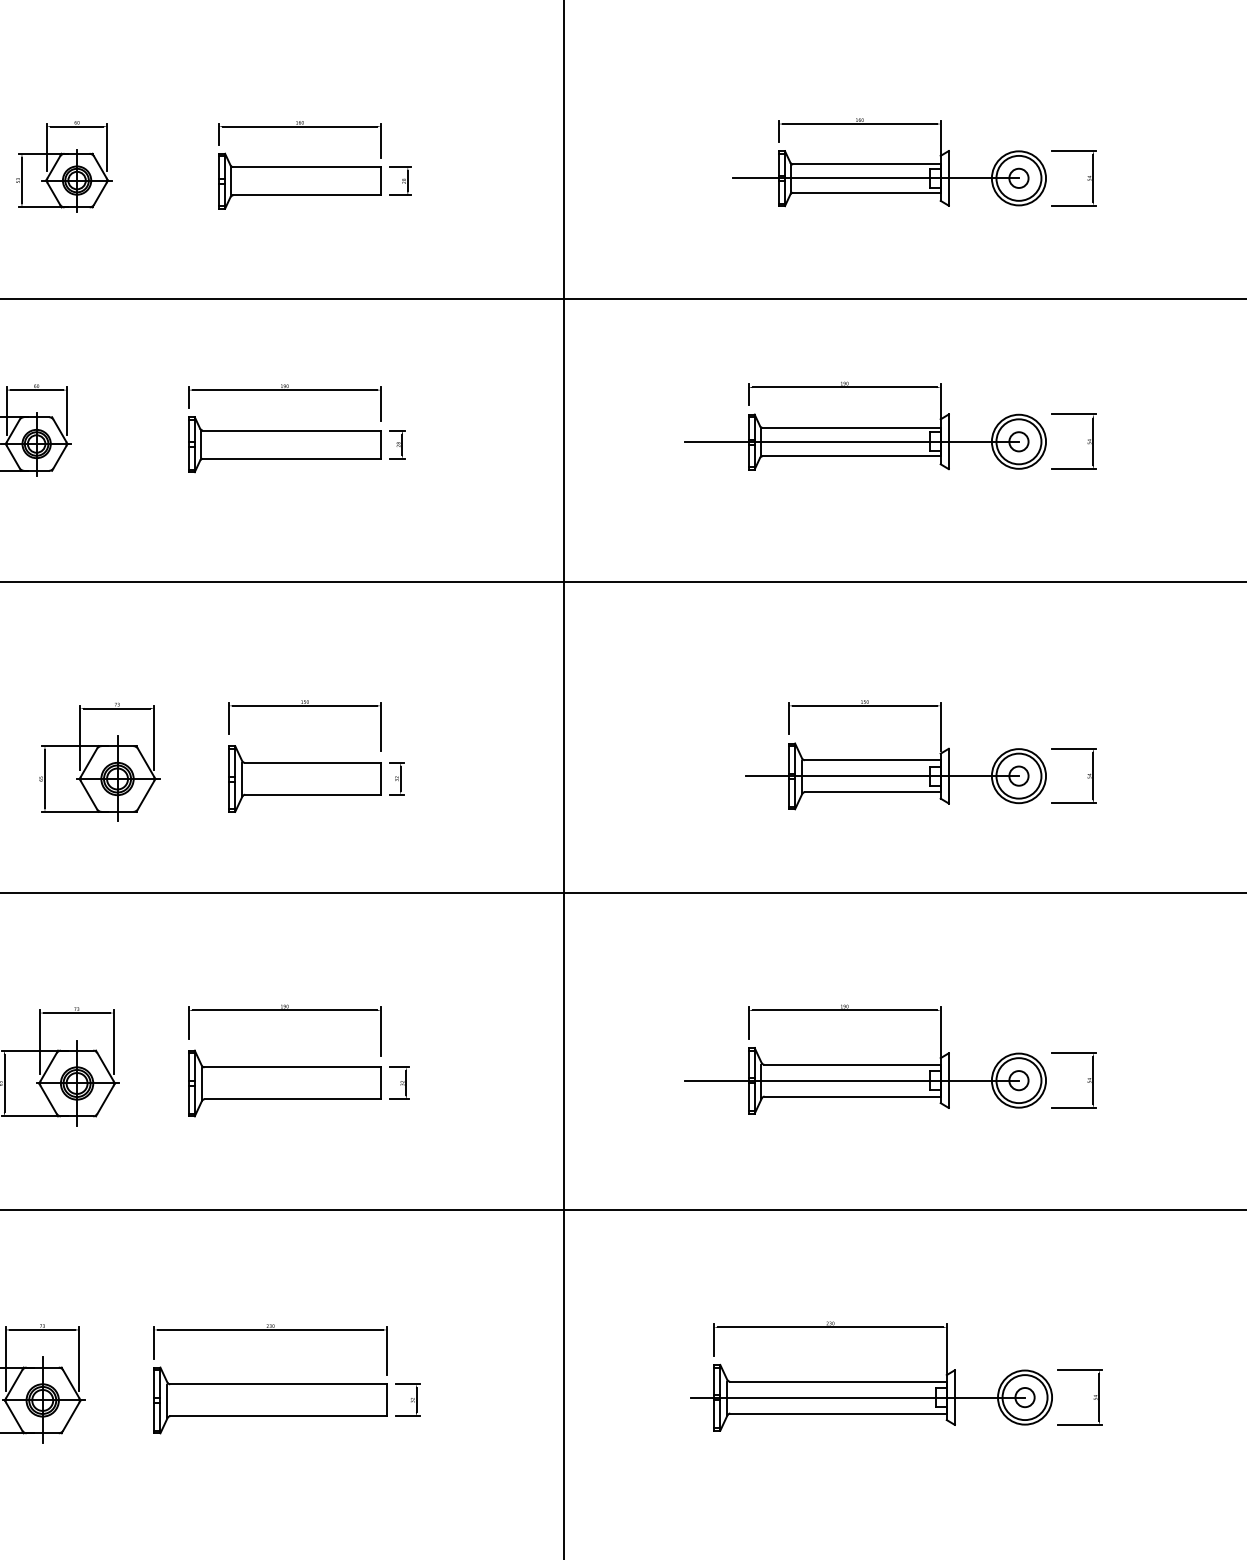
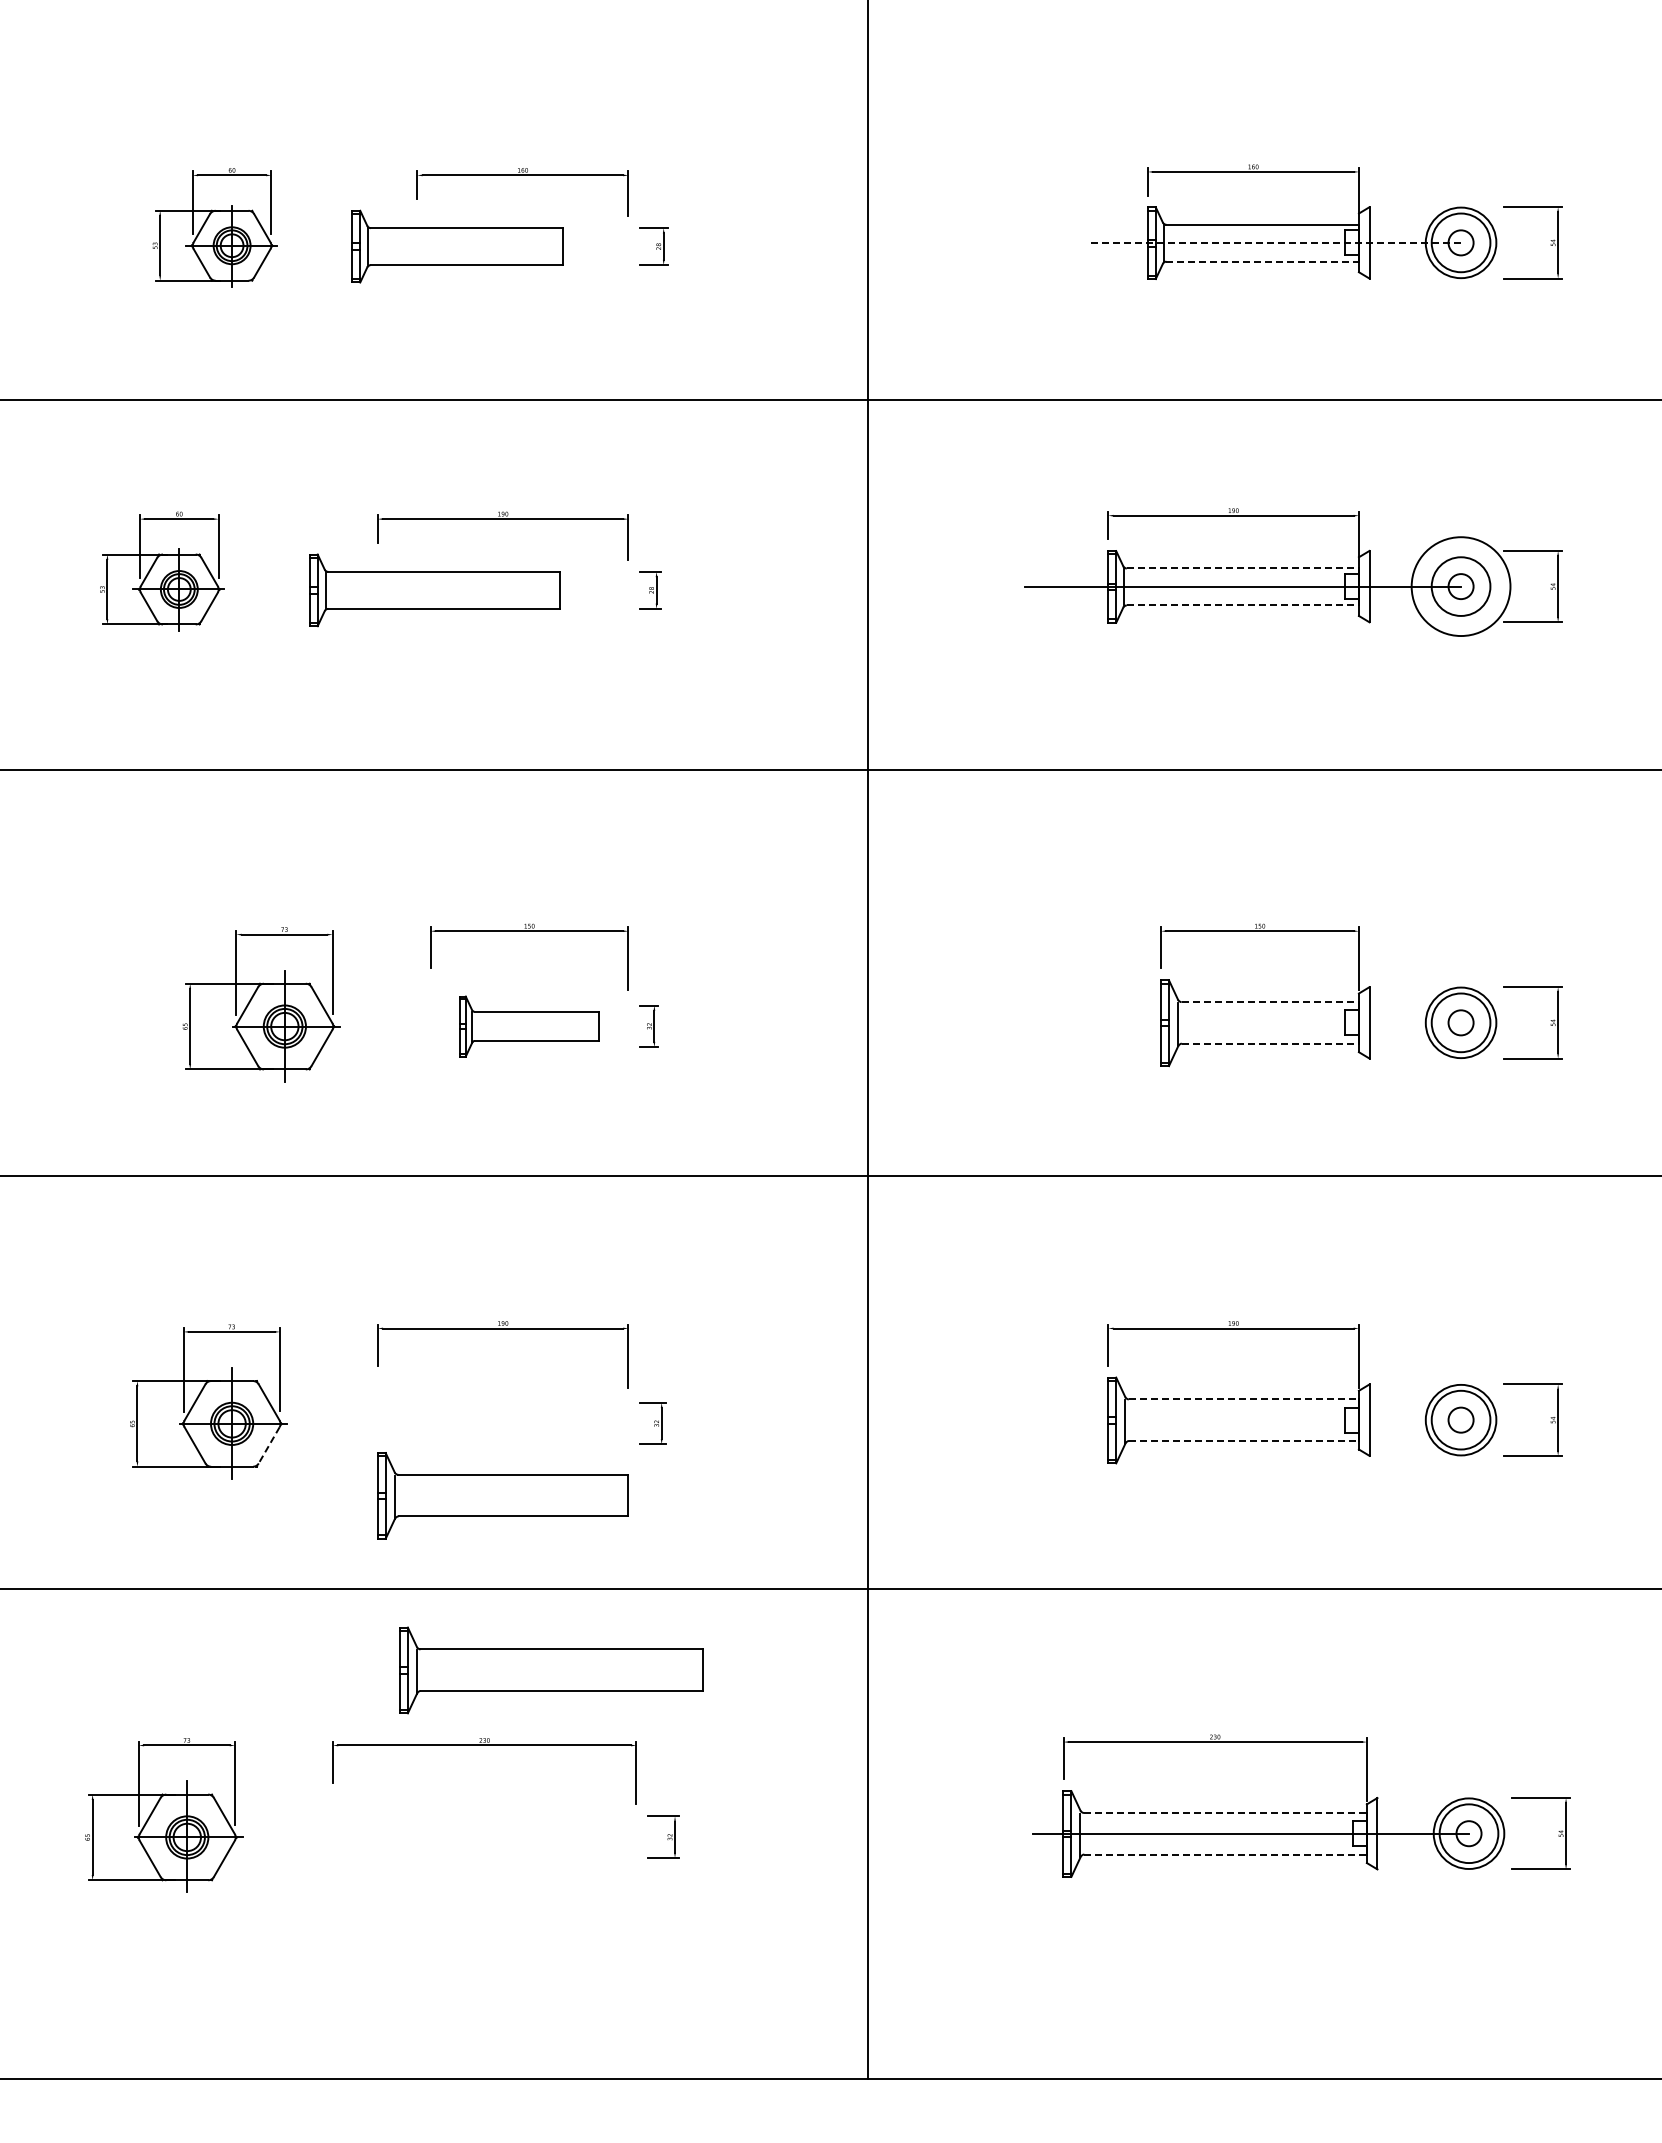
line: (875, 178) -> (1274, 242), solid -> dashed
part: (299, 181) -> (457, 246), moved
line: (867, 192) -> (1263, 261), solid -> dashed
line: (852, 427) -> (1243, 568), solid -> dashed
circle: (1018, 441) -> (1460, 586), size x1.4
part: (284, 444) -> (434, 590), moved
line: (852, 456) -> (1243, 605), solid -> dashed
line: (872, 760) -> (1270, 1002), solid -> dashed
line: (882, 775) -> (1282, 1022), removed
part: (305, 778) -> (529, 1026), size x0.7
line: (872, 791) -> (1270, 1043), solid -> dashed
line: (852, 1064) -> (1244, 1399), solid -> dashed
line: (852, 1080) -> (1243, 1420), removed
part: (284, 1083) -> (502, 1495), moved
line: (852, 1096) -> (1244, 1440), solid -> dashed
line: (105, 1100) -> (269, 1445), solid -> dashed
line: (838, 1381) -> (1225, 1812), solid -> dashed
part: (270, 1400) -> (551, 1670), moved
line: (839, 1413) -> (1226, 1854), solid -> dashed

